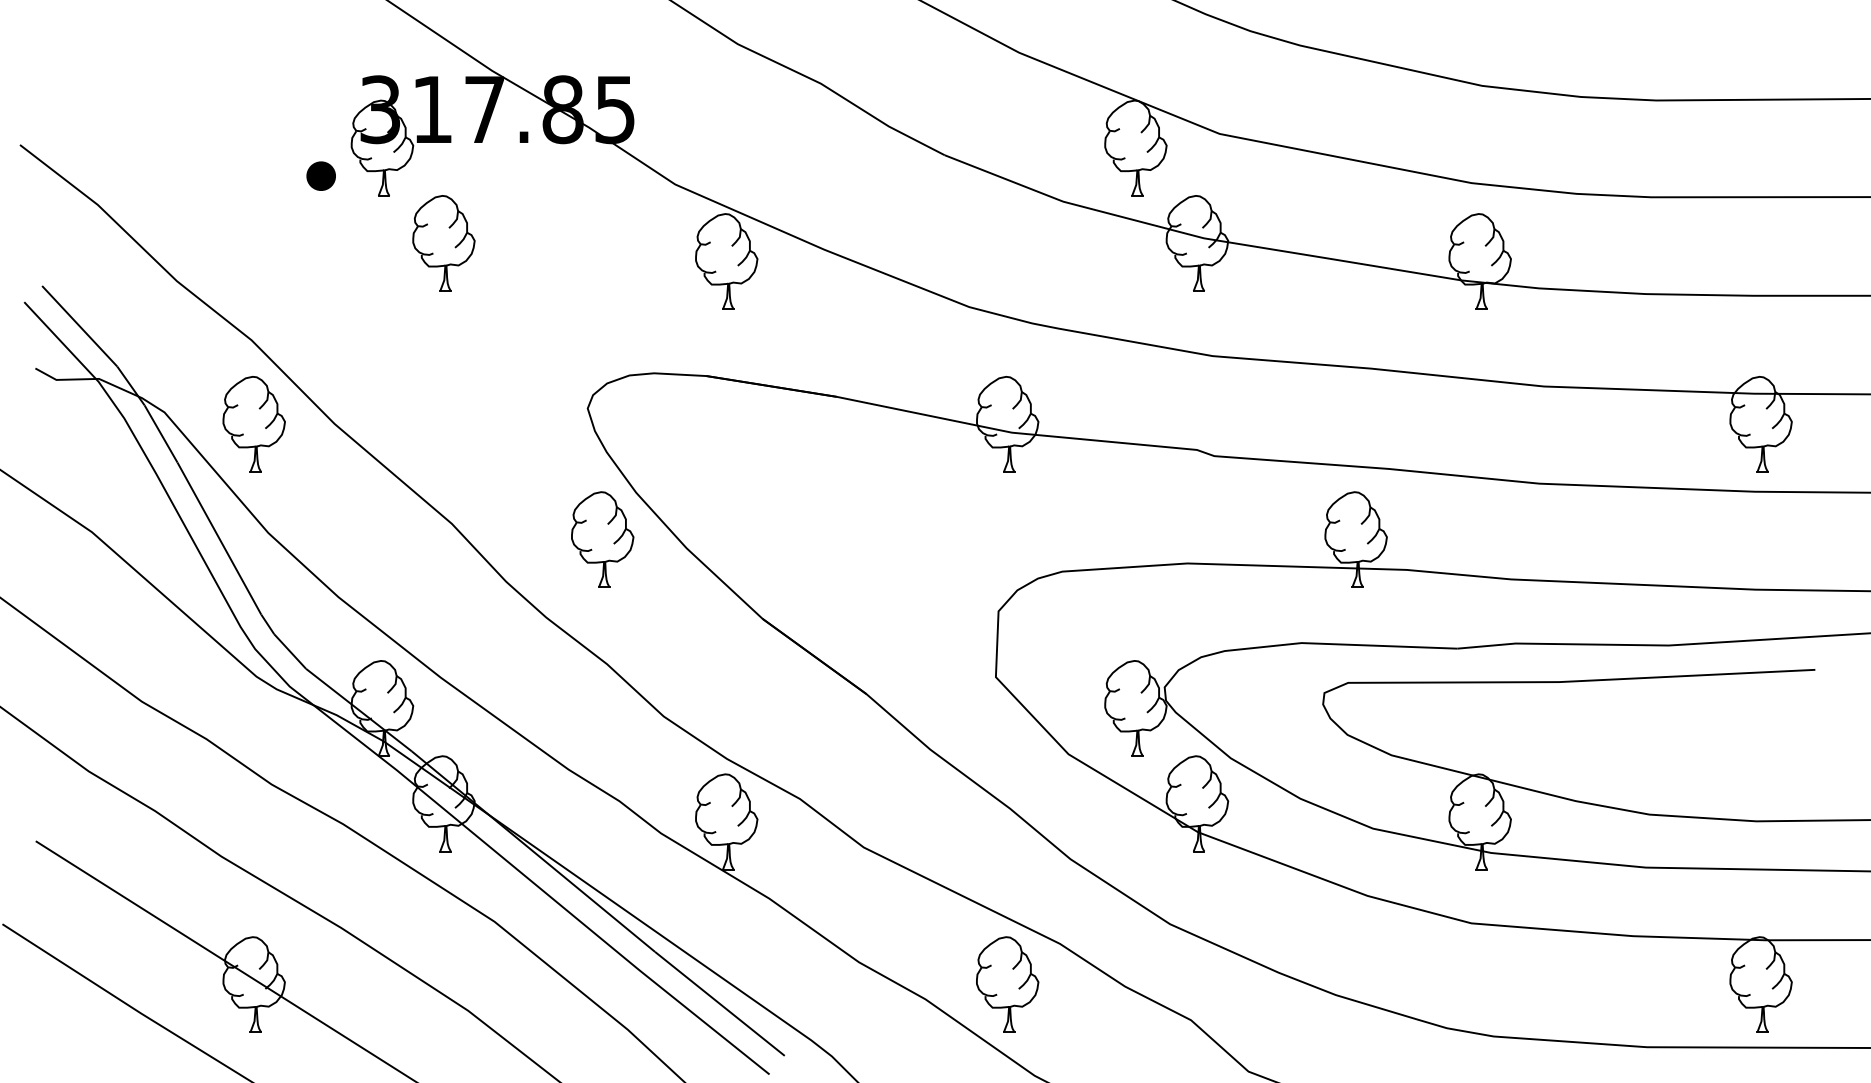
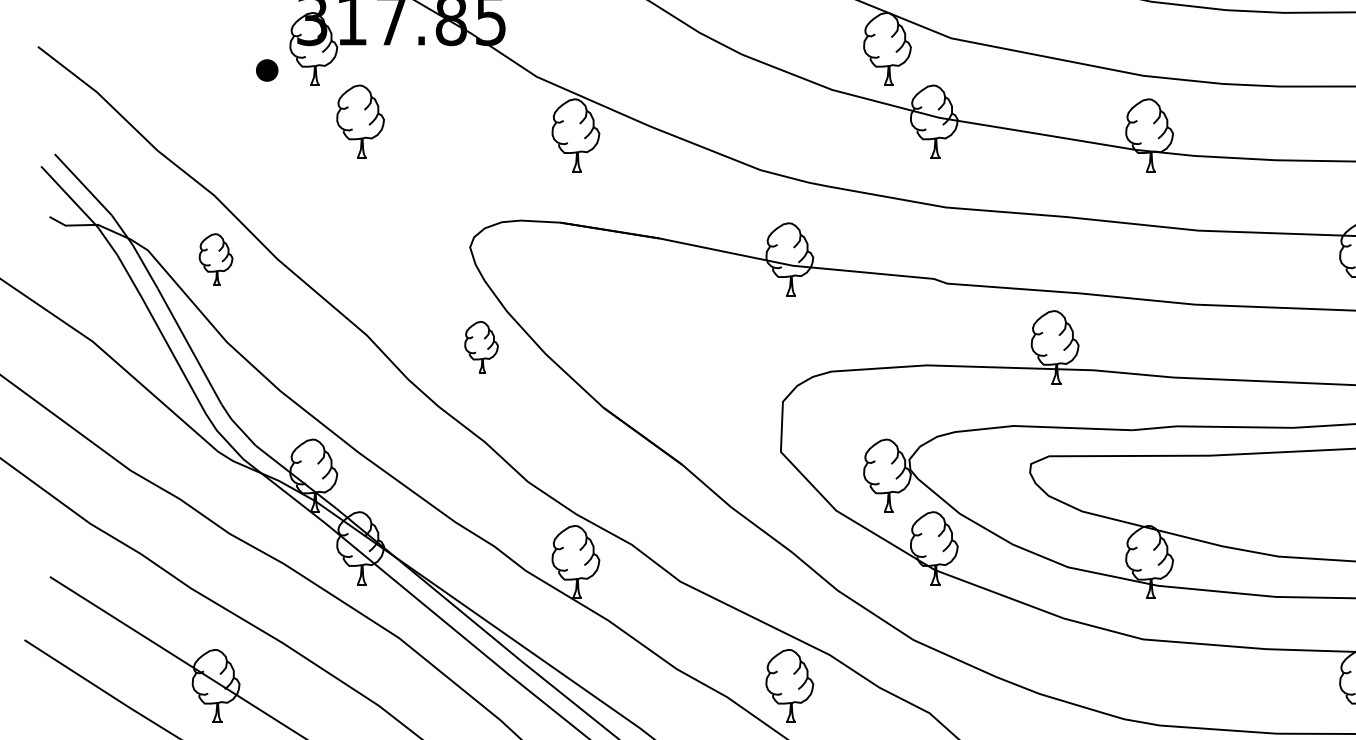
part: (253, 424) -> (215, 259), size x0.7
part: (602, 539) -> (481, 347), size x0.7

